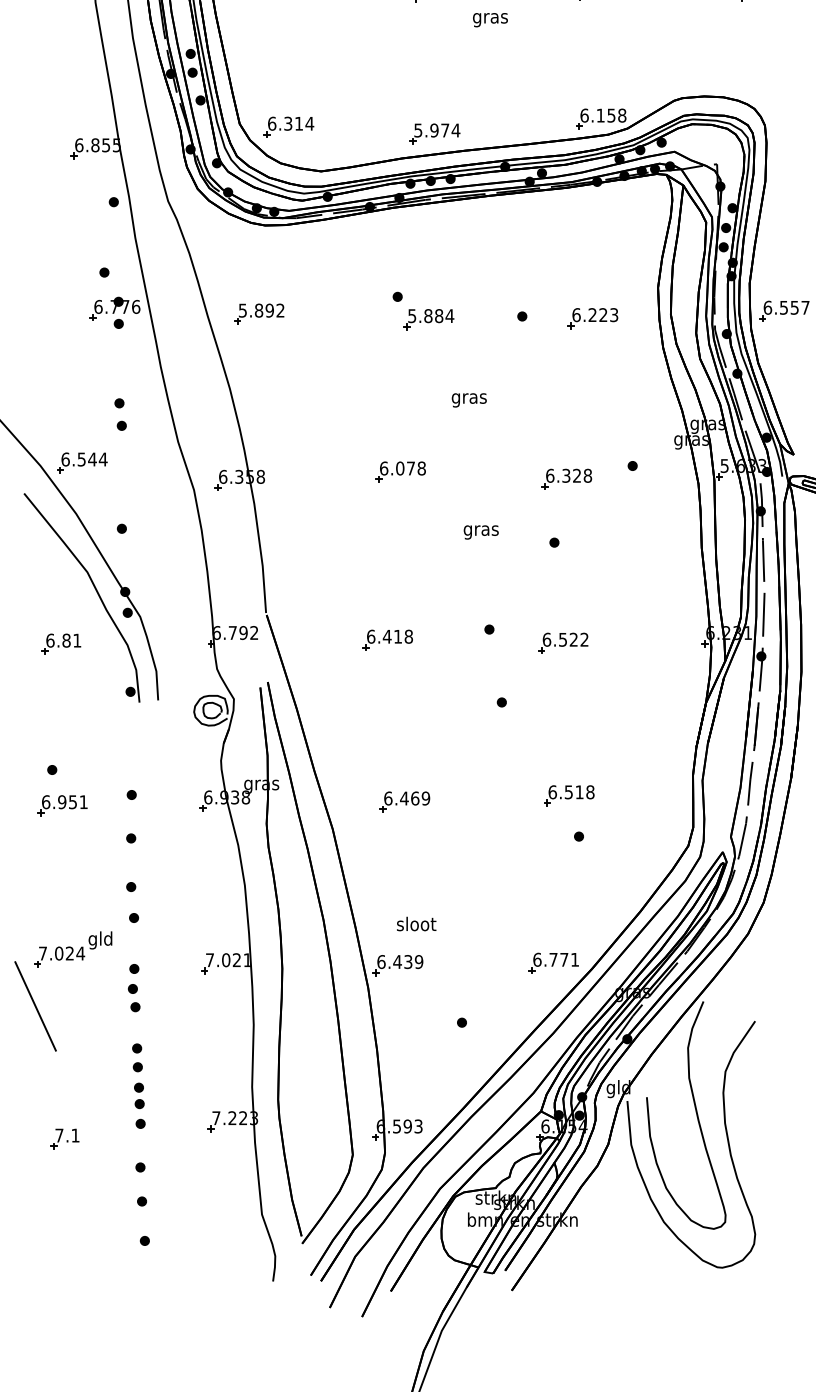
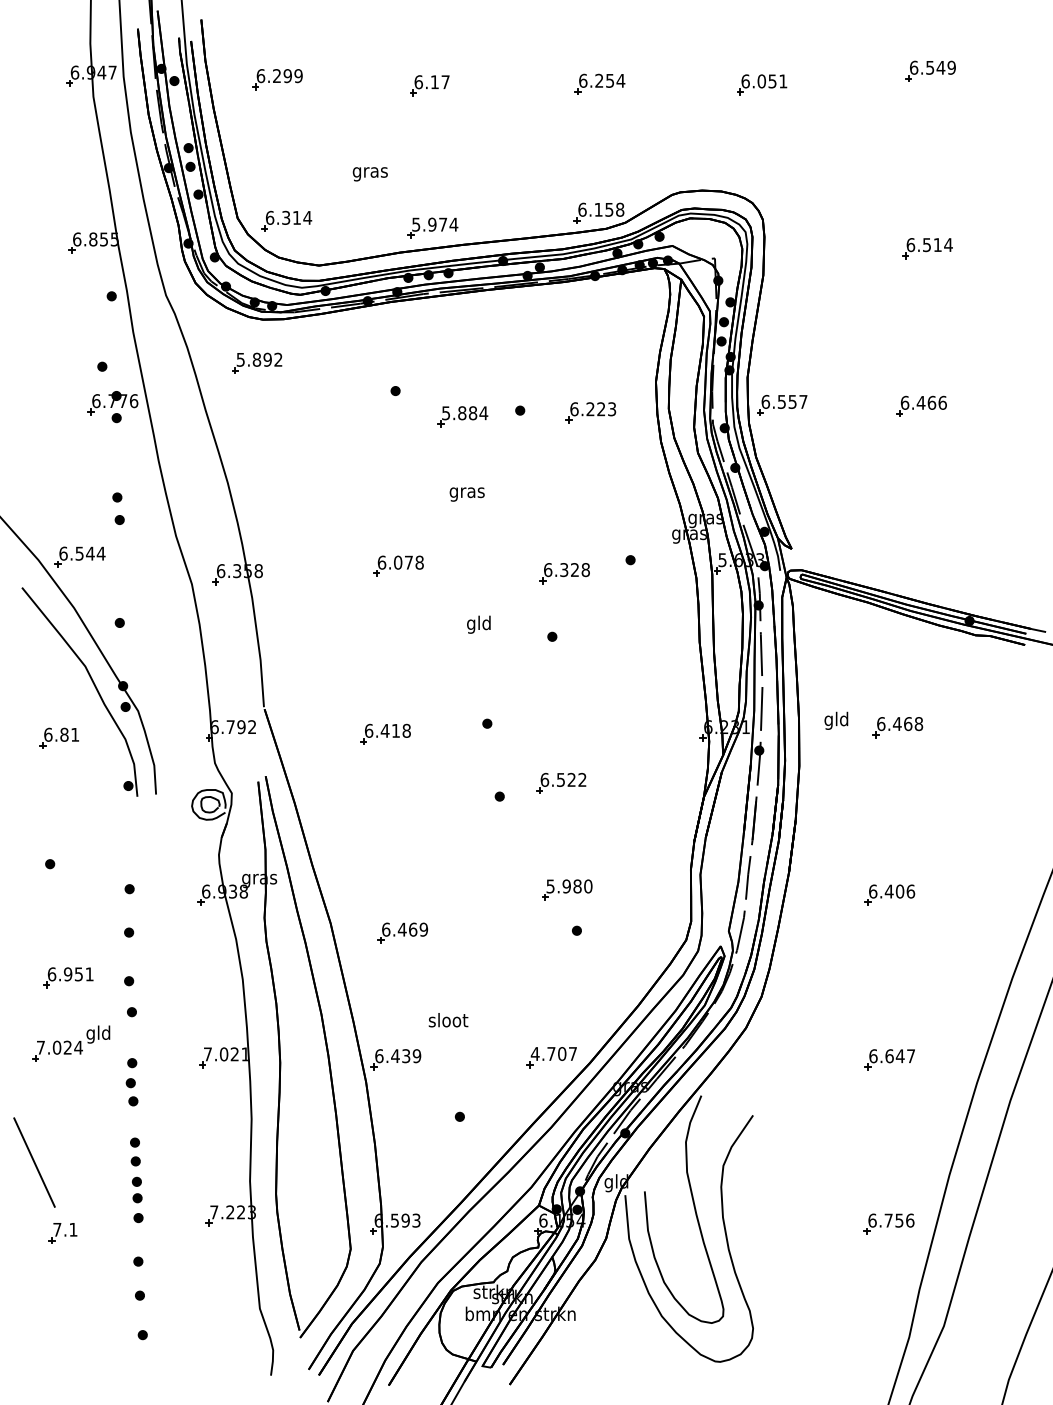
text: (489, 20) -> (369, 174), moved
part: (259, 313) -> (257, 362), moved
part: (428, 319) -> (462, 416), moved
text: (480, 530) -> (478, 624), gras -> gld
part: (563, 643) -> (561, 783), moved
text: (571, 792) -> (569, 886), 6.518 -> 5.980
part: (404, 801) -> (402, 932), moved
part: (62, 805) -> (68, 977), moved
text: (416, 924) -> (448, 1020), moved
text: (555, 960) -> (553, 1054), 6.771 -> 4.707
line: (35, 1006) -> (34, 1162), moved

